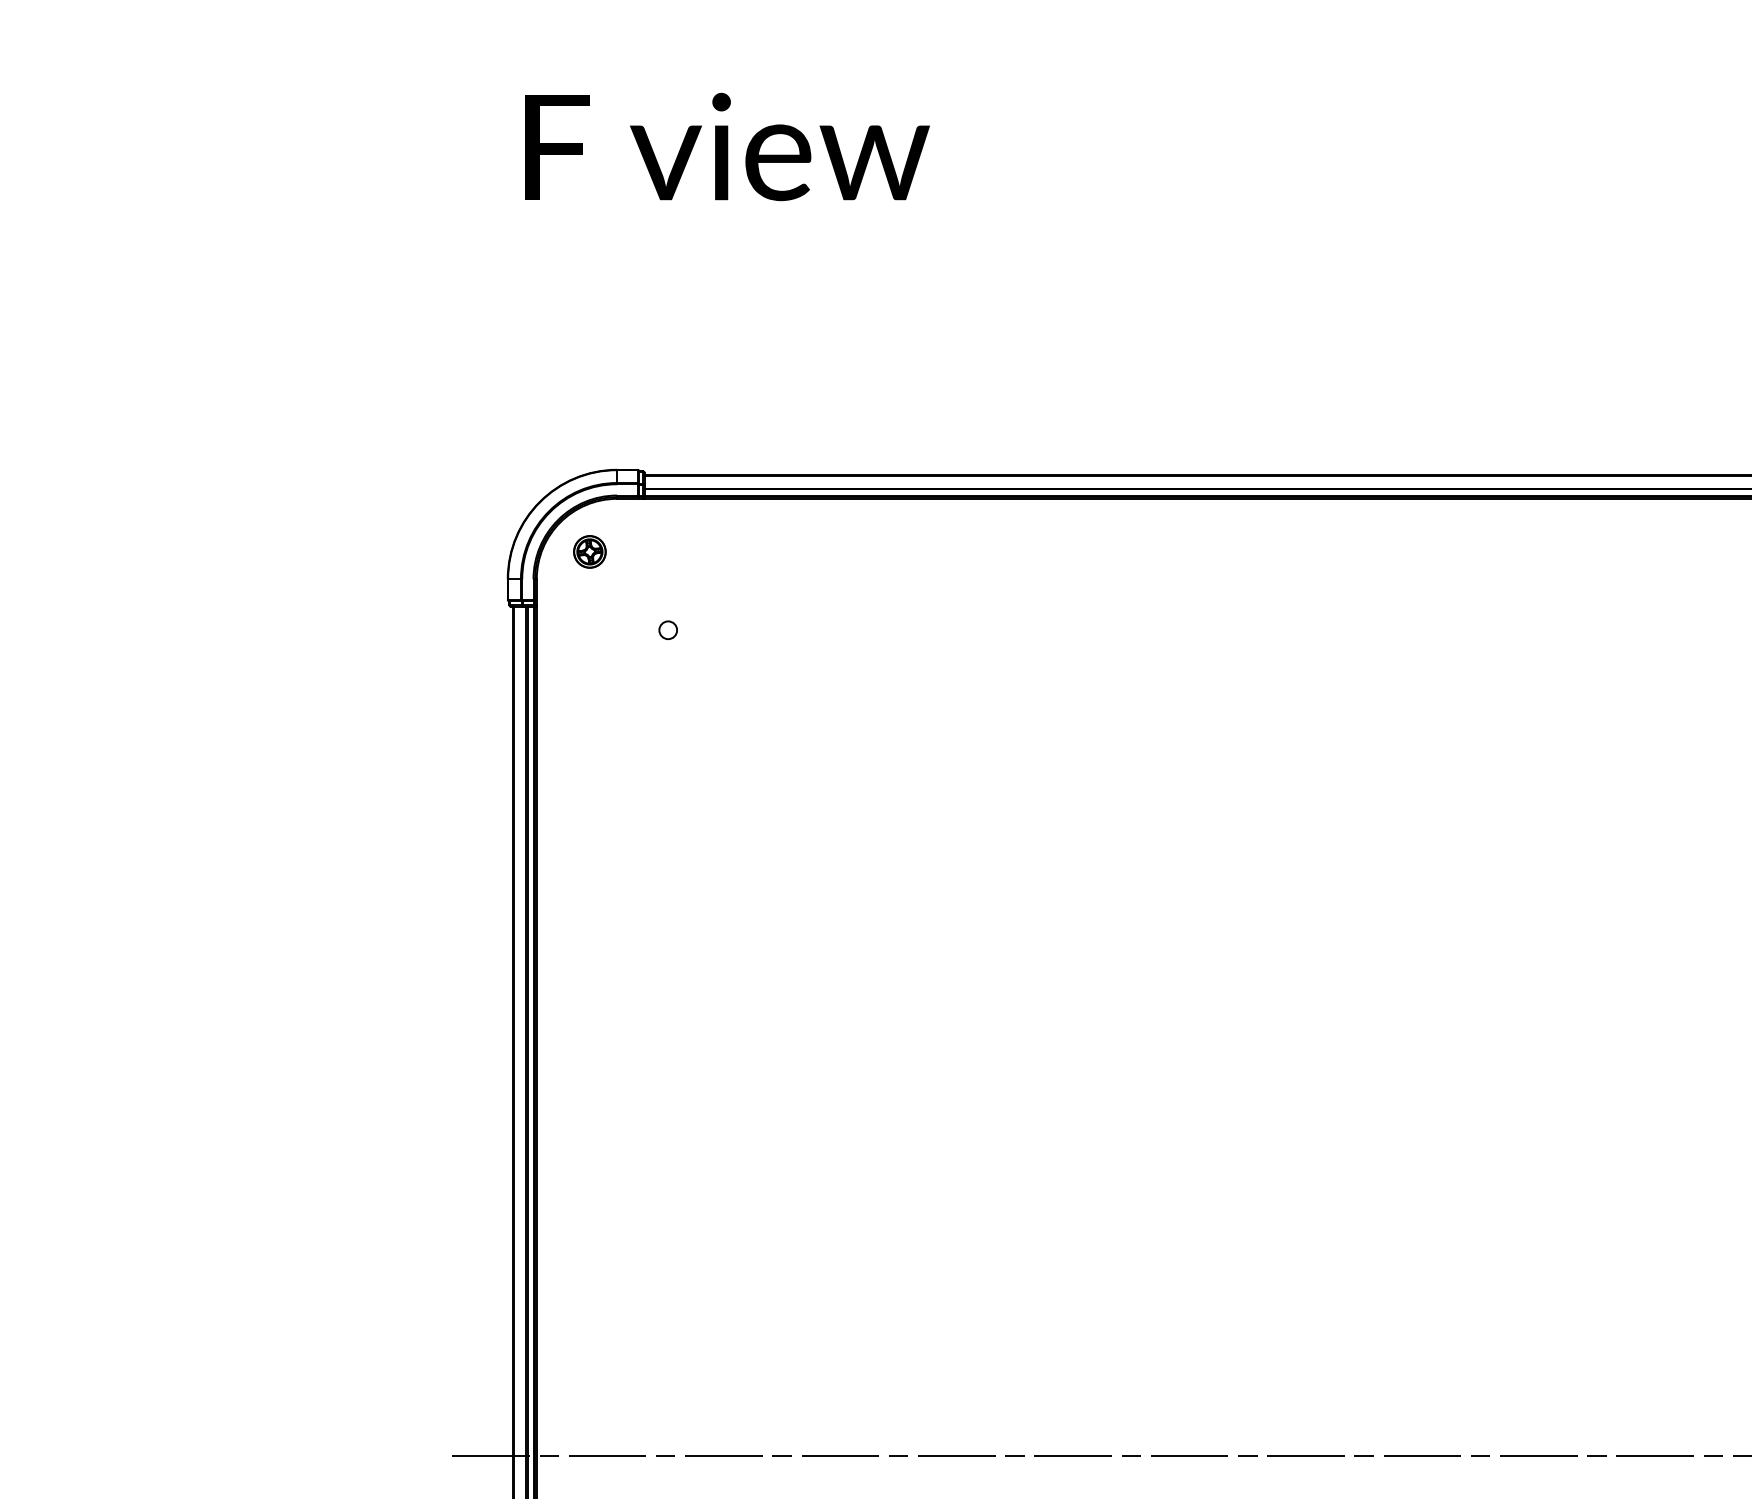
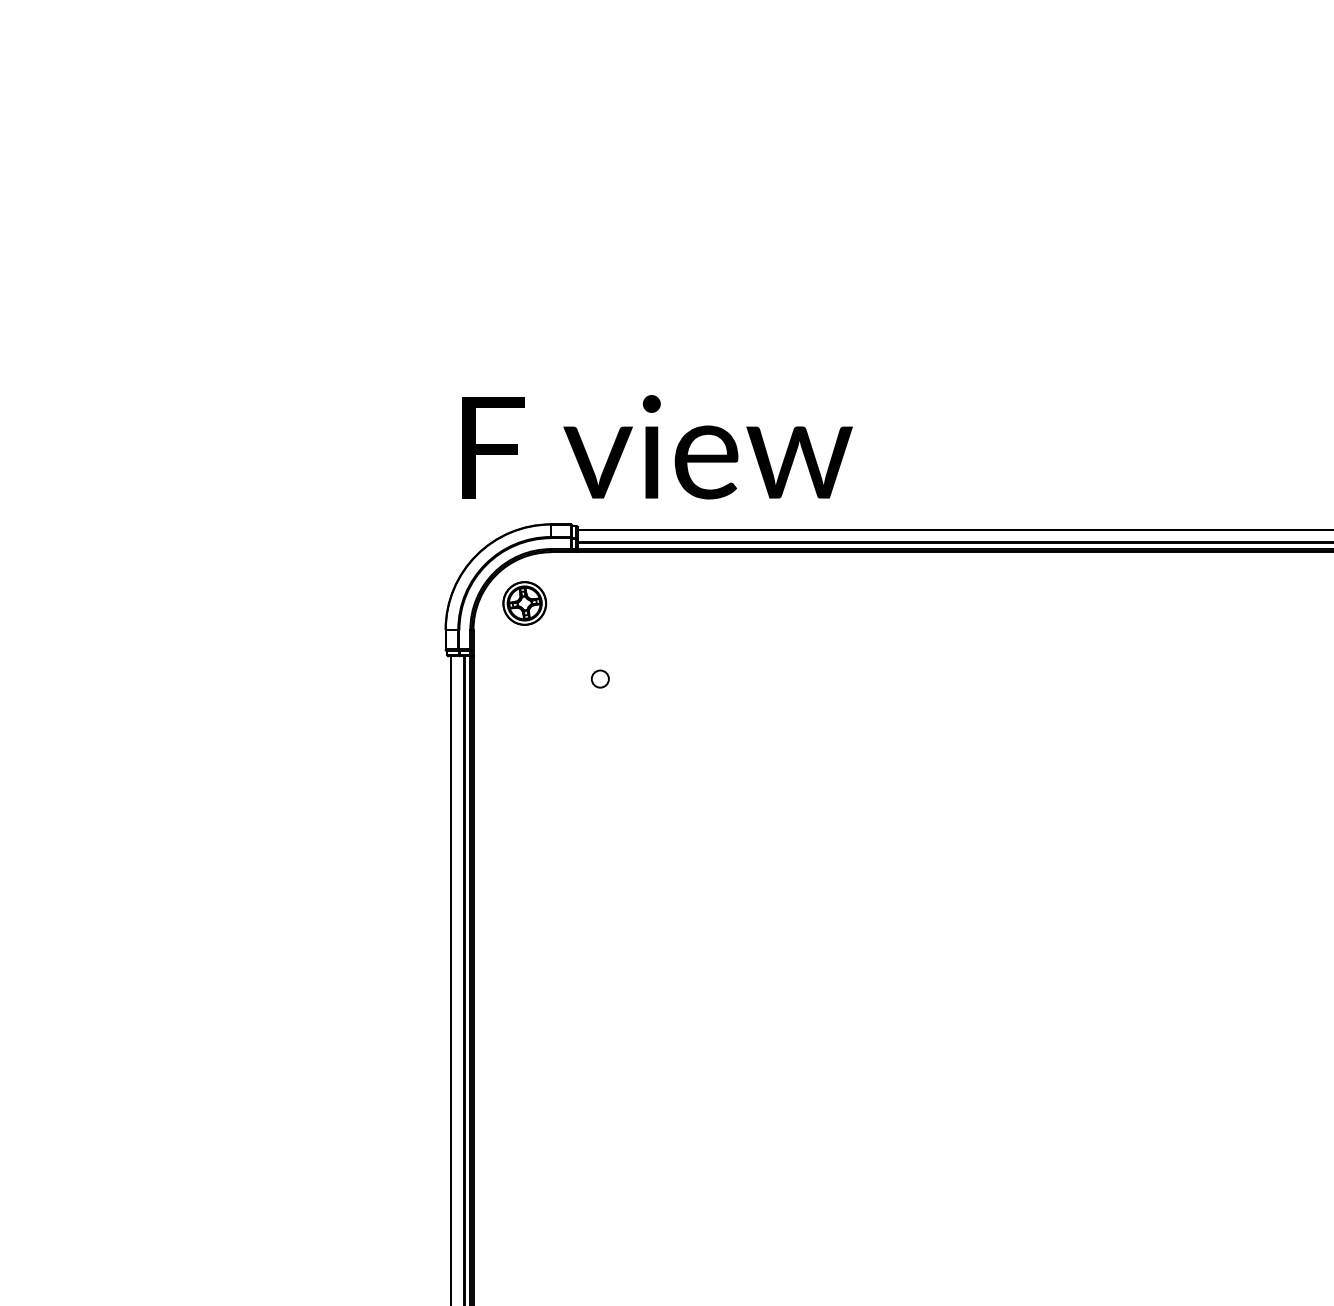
text: (727, 146) -> (657, 446), moved
part: (589, 551) -> (524, 603), size x1.4

